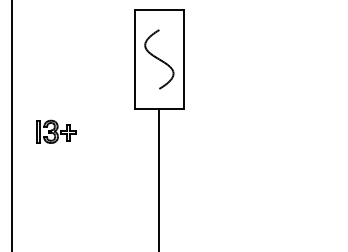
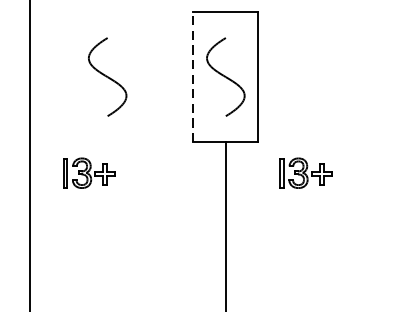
line: (134, 58) -> (192, 75), solid -> dashed
part: (70, 59) -> (107, 77), added
part: (219, 131) -> (305, 172), added

